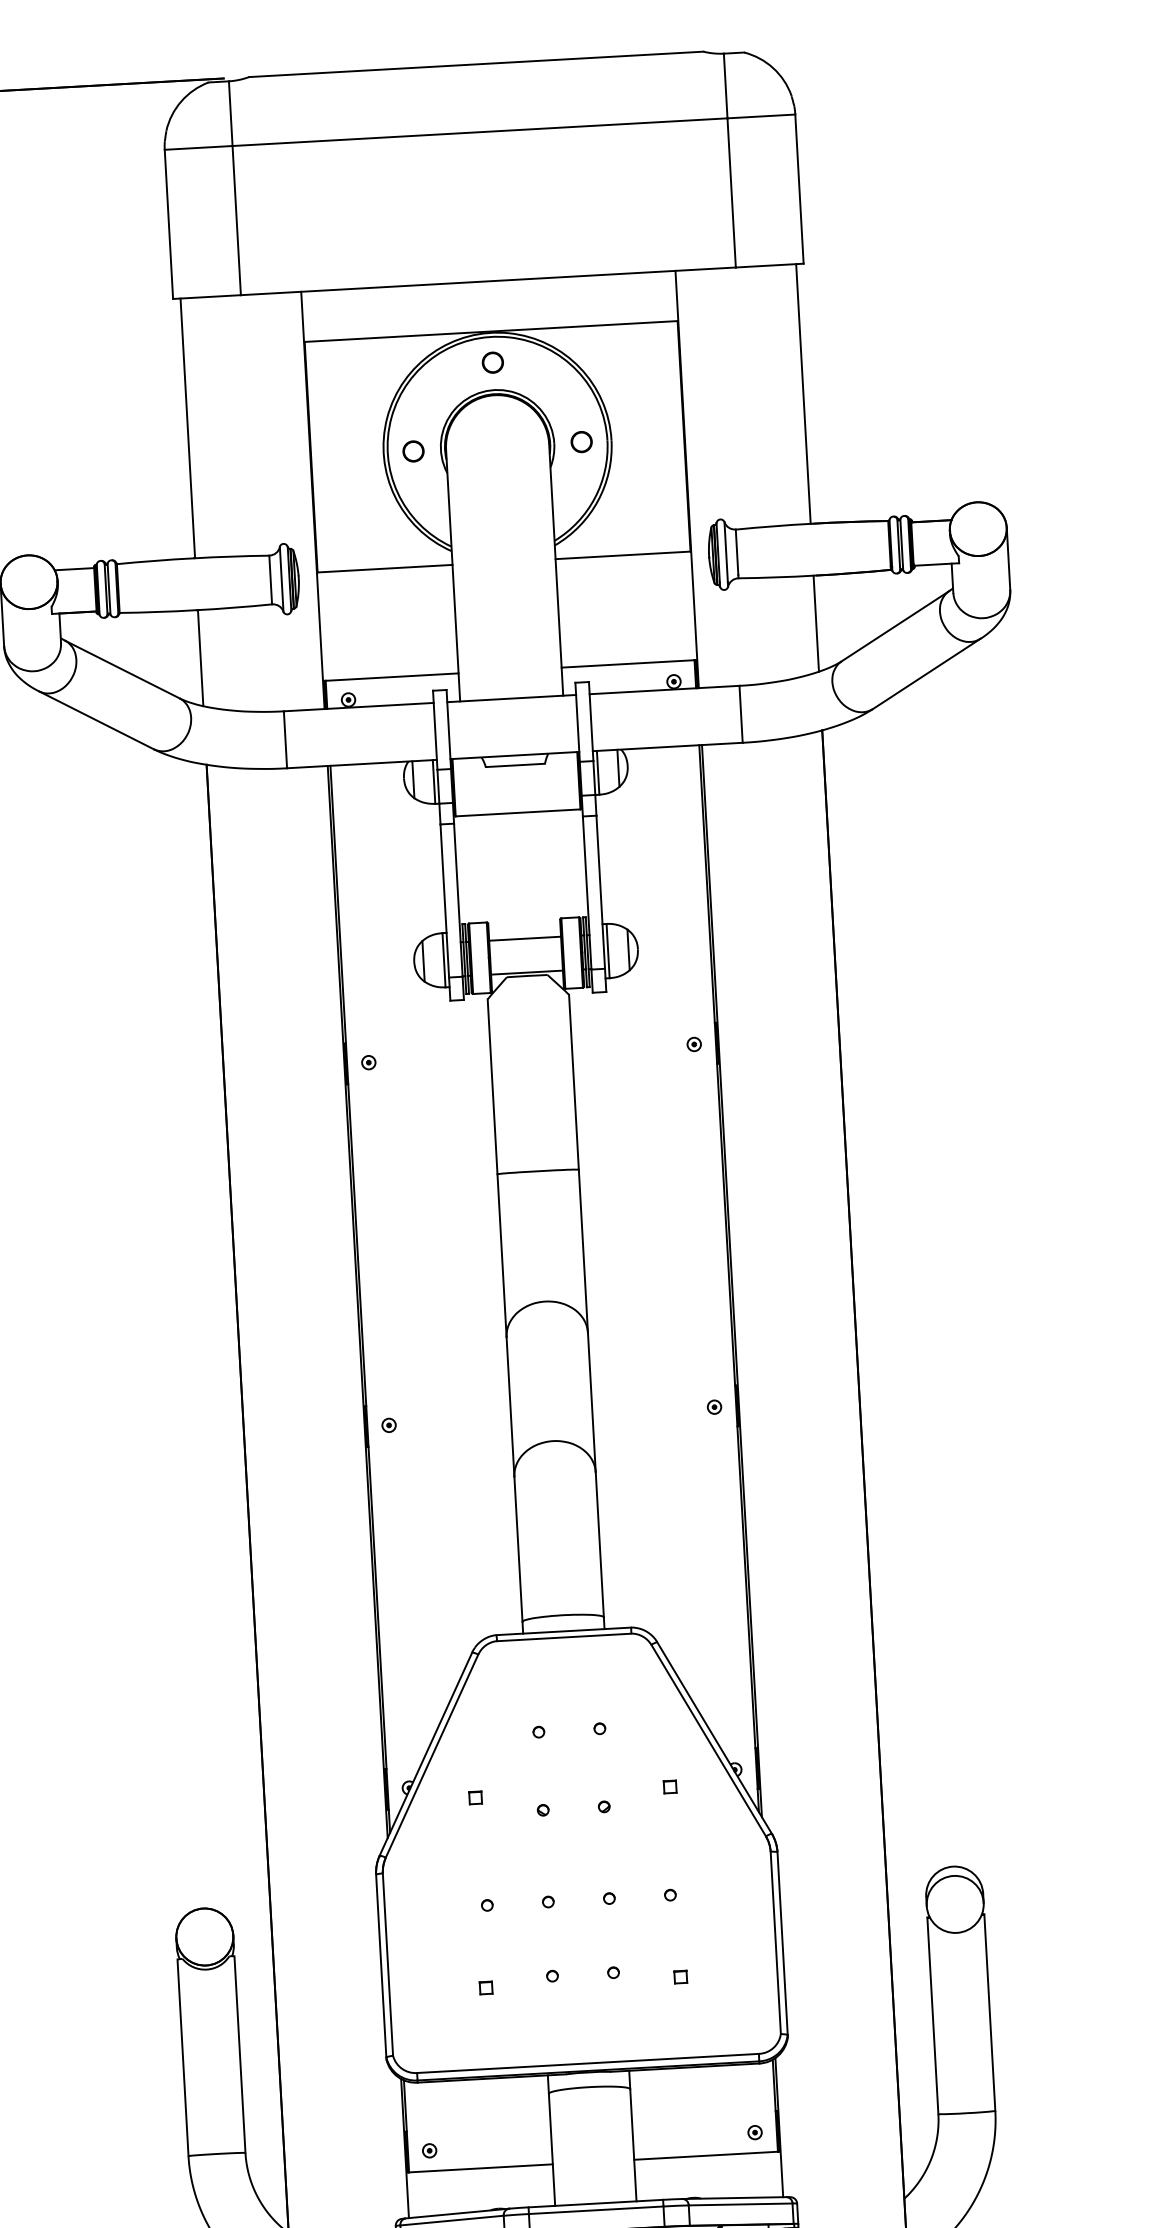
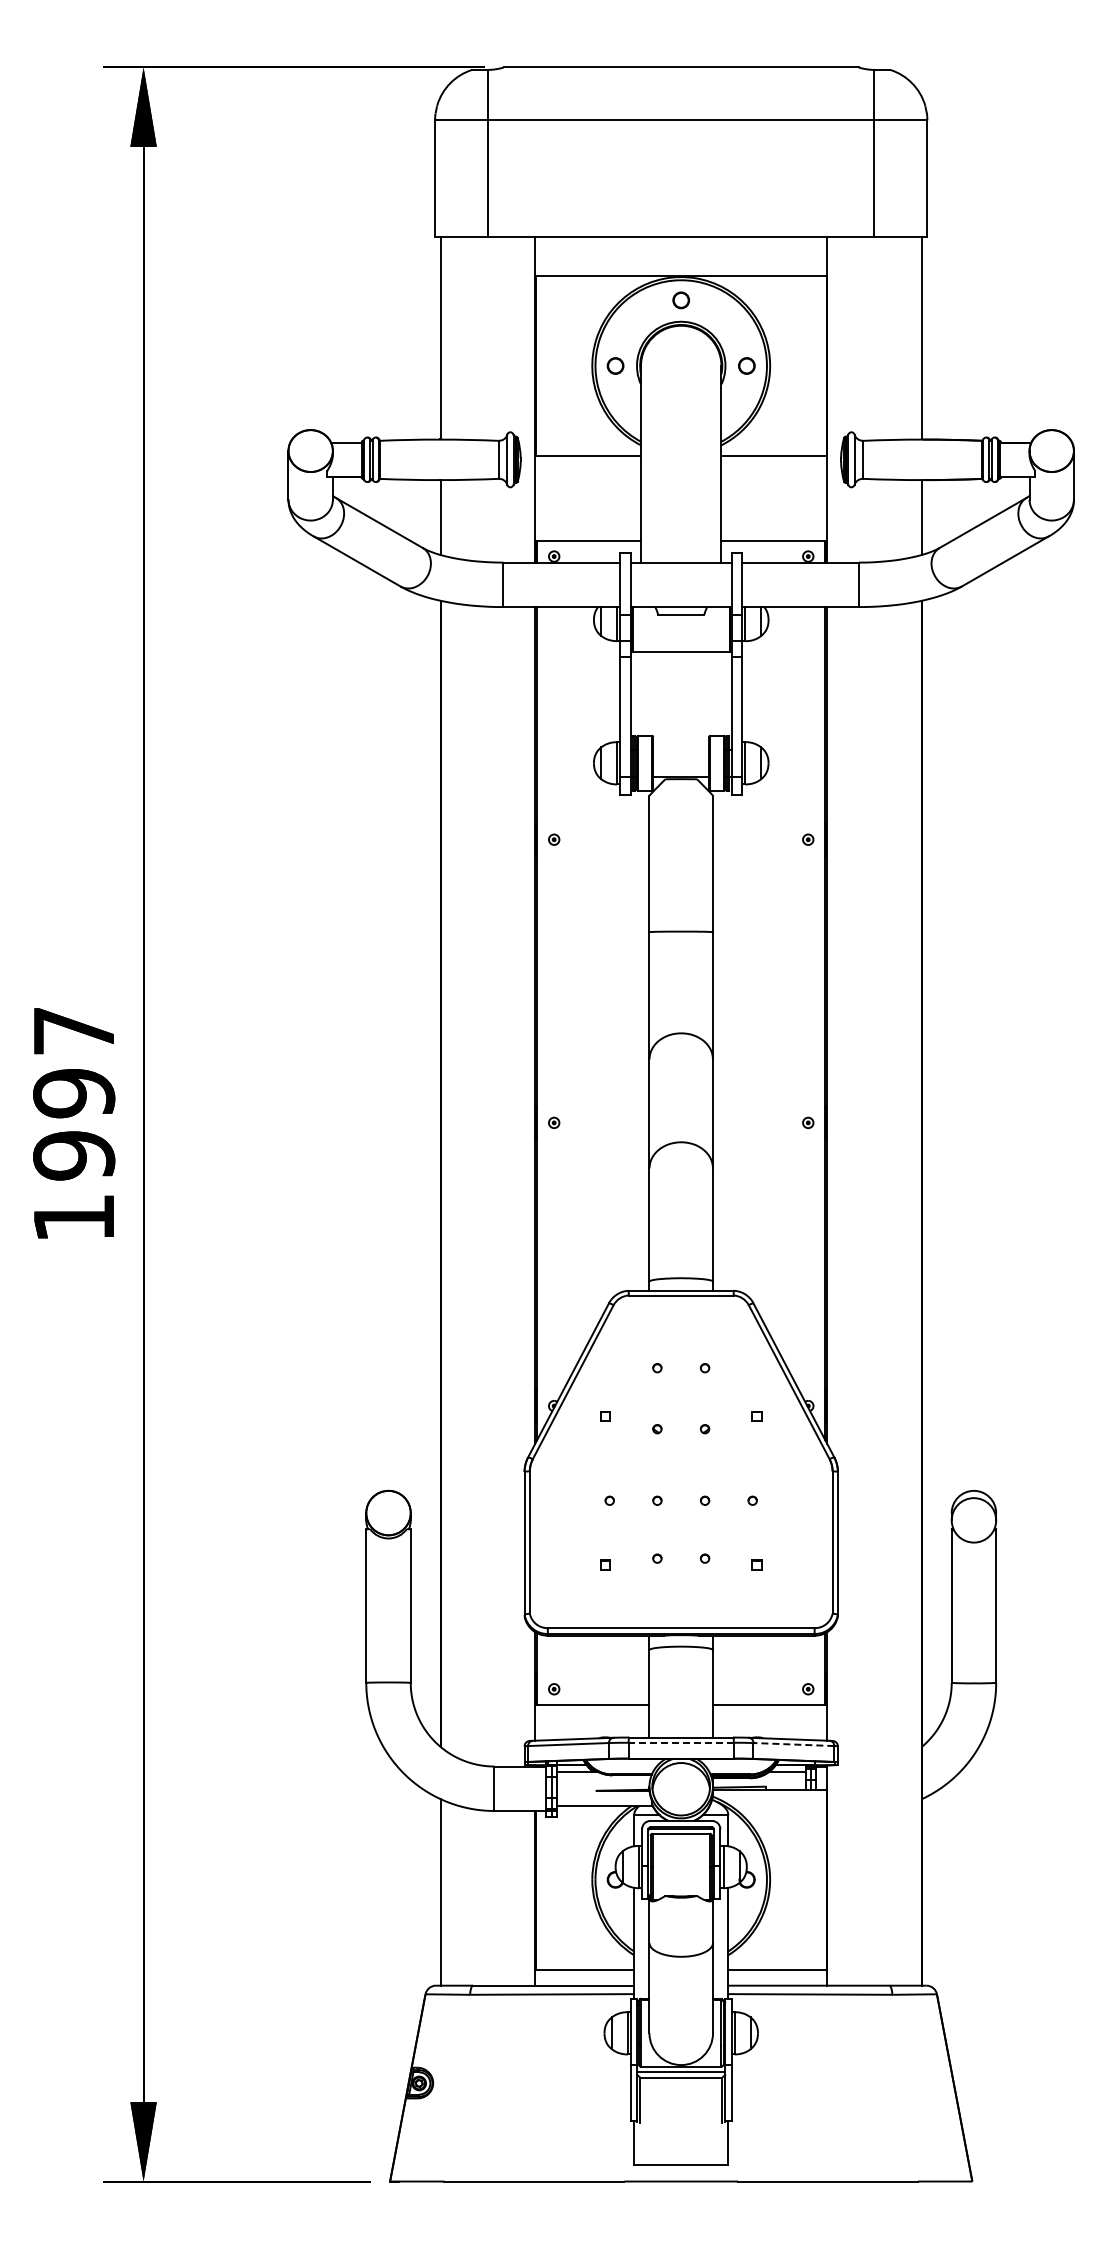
line: (525, 939) -> (681, 750), removed
line: (740, 2204) -> (793, 1744), solid -> dashed
line: (596, 2209) -> (681, 1742), solid -> dashed

